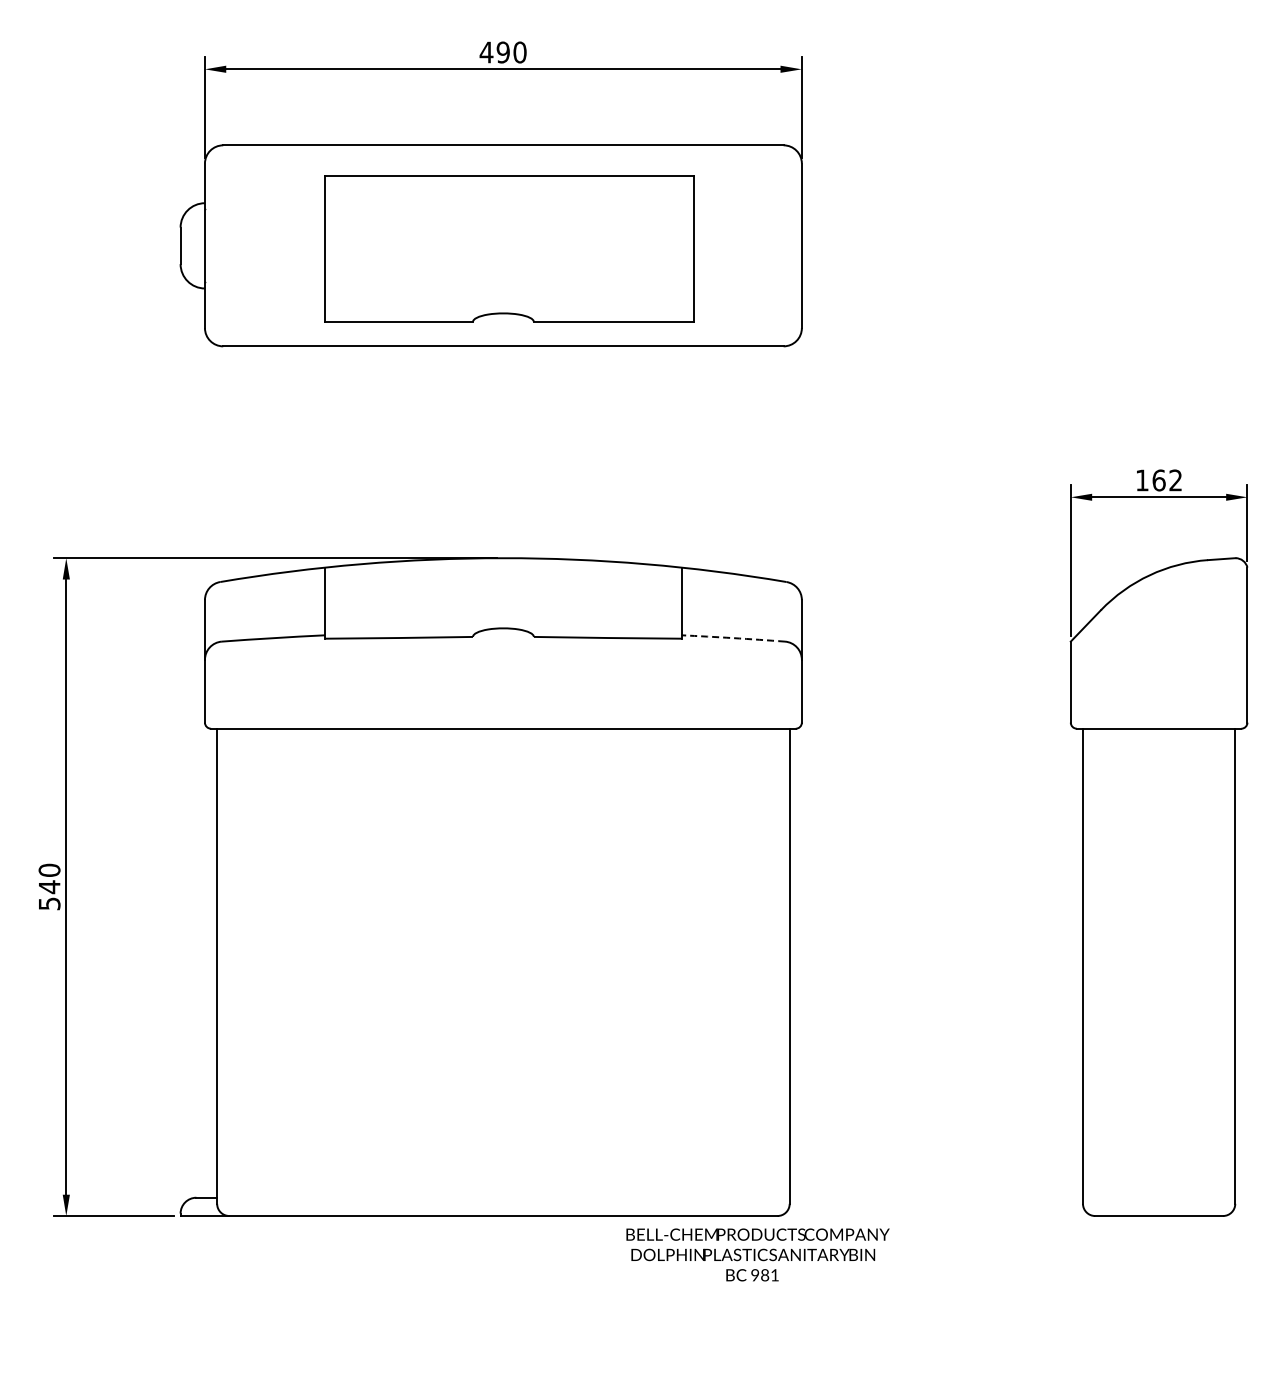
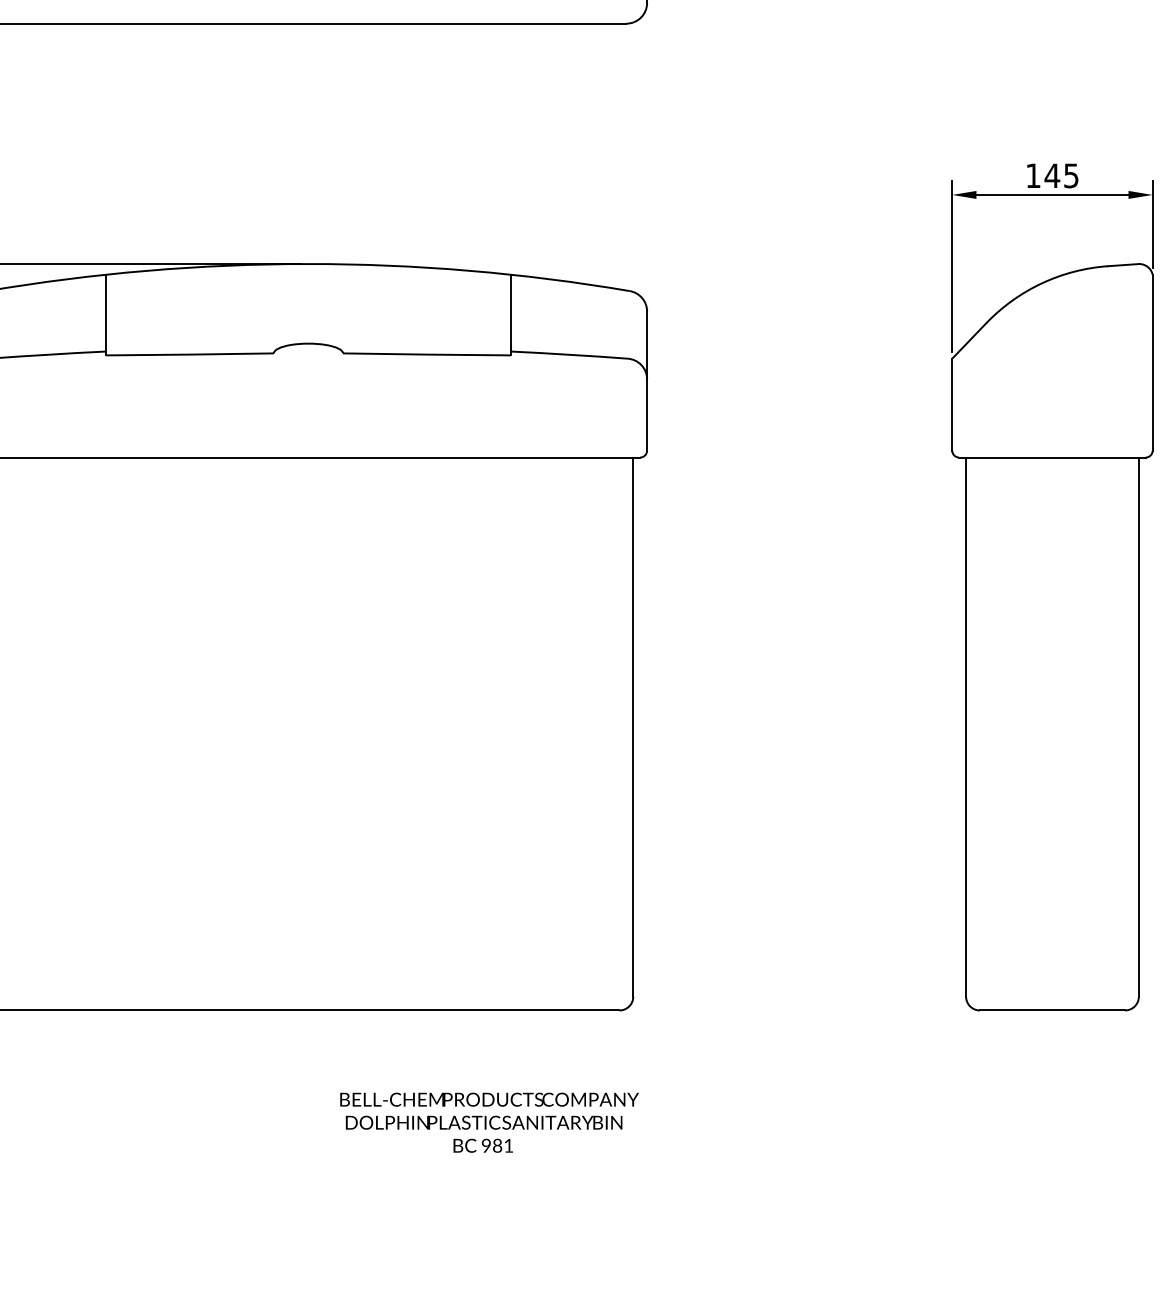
text: (1166, 480) -> (1060, 175), 162 -> 145
arc: (733, 638) -> (569, 355), dashed -> solid
text: (757, 1254) -> (488, 1122), moved

